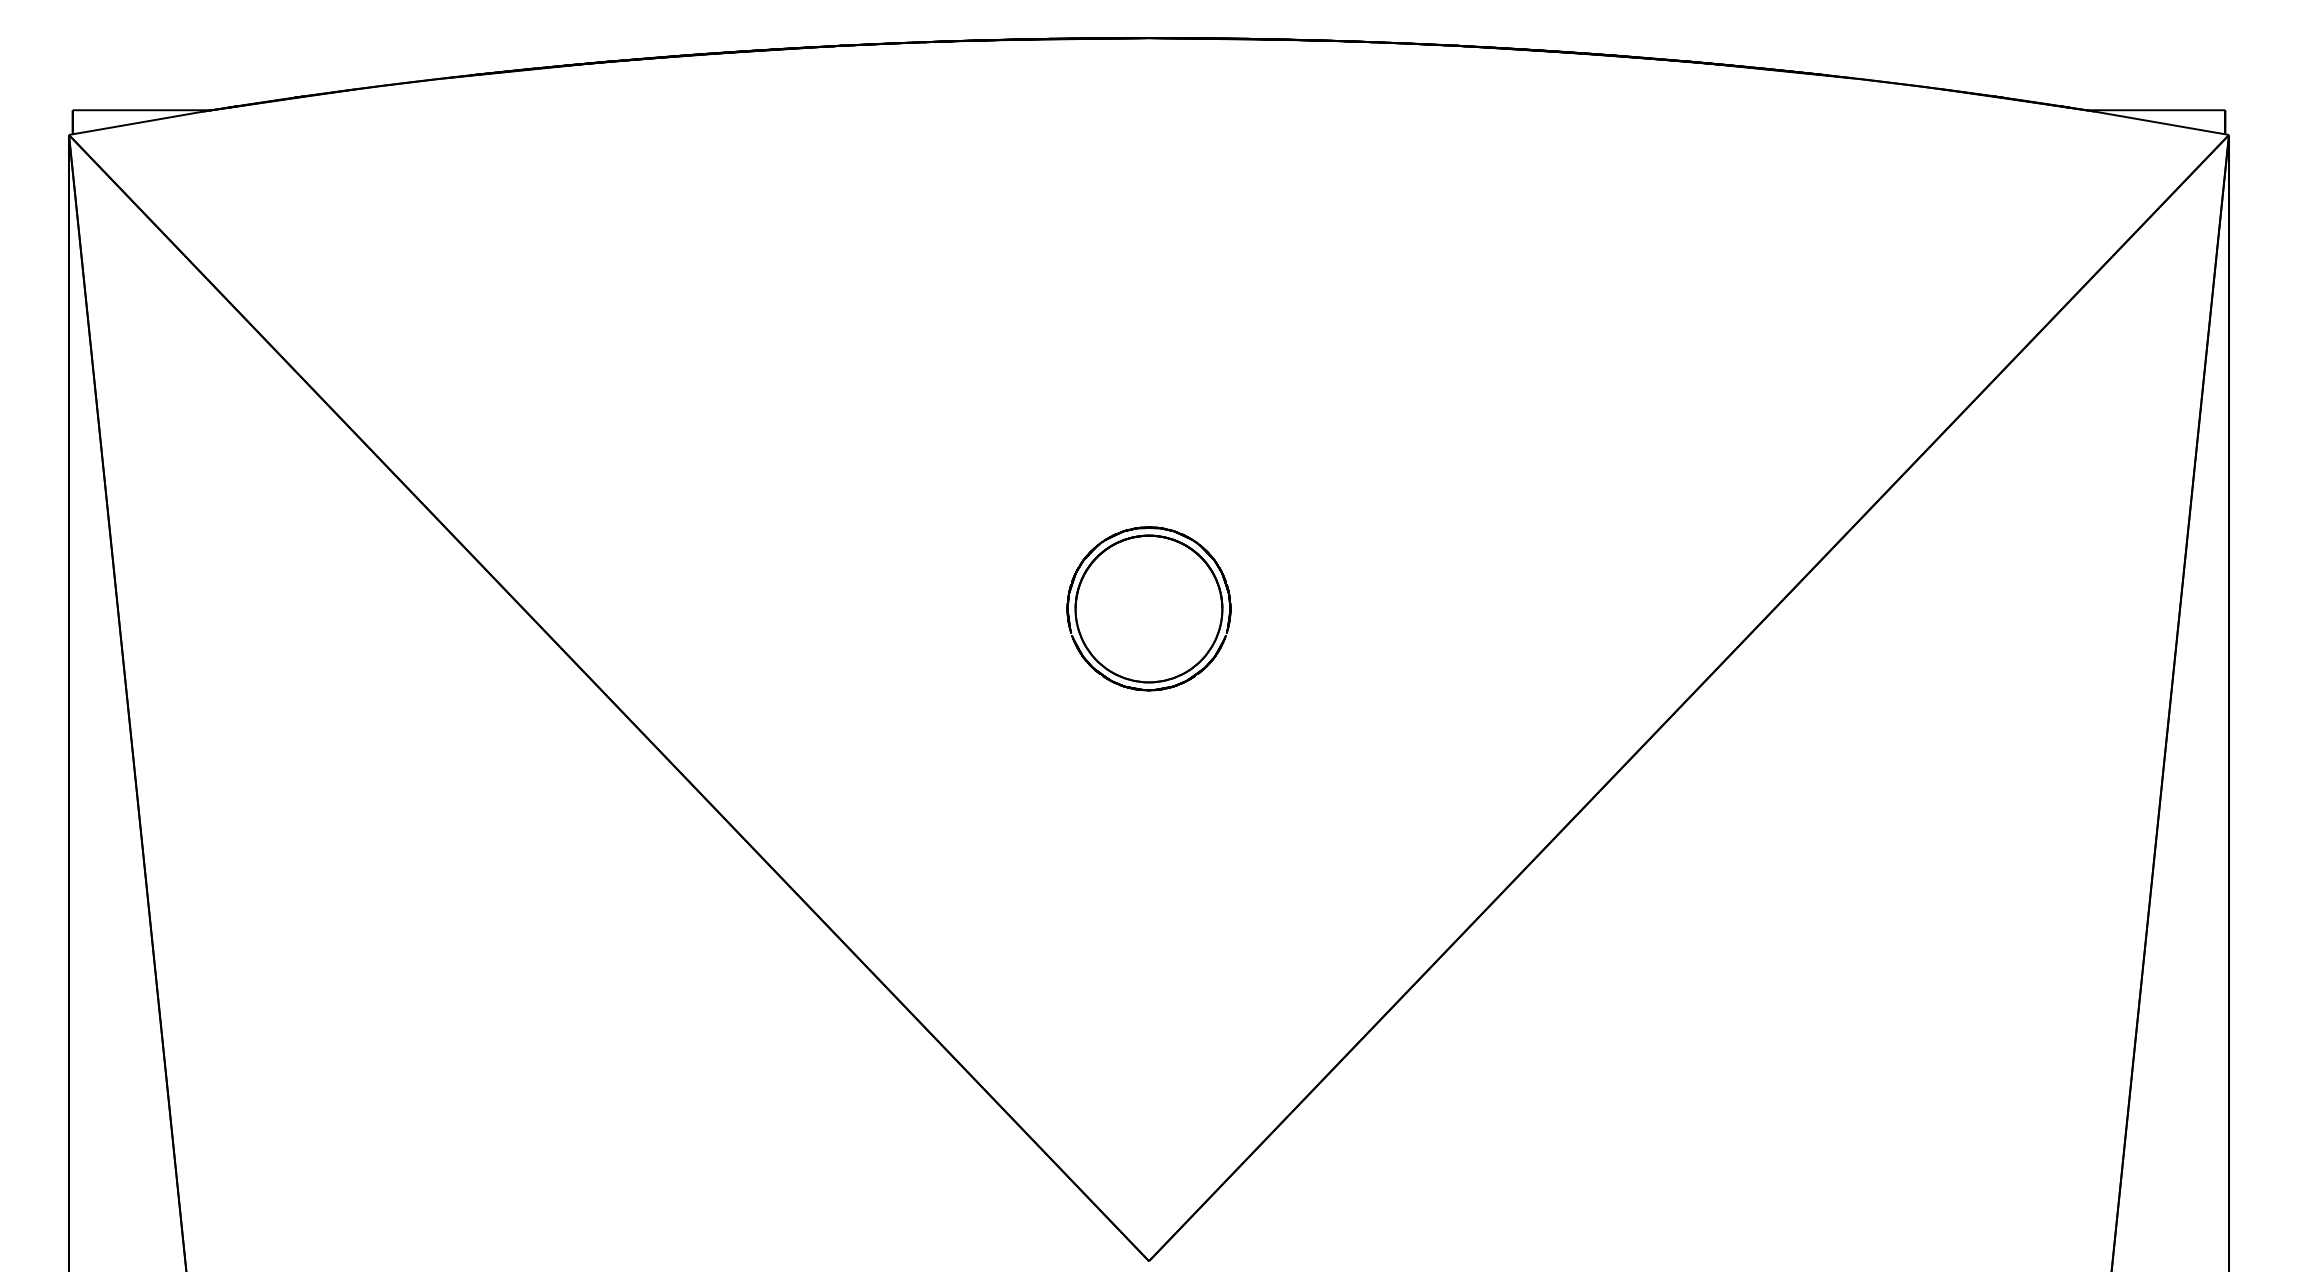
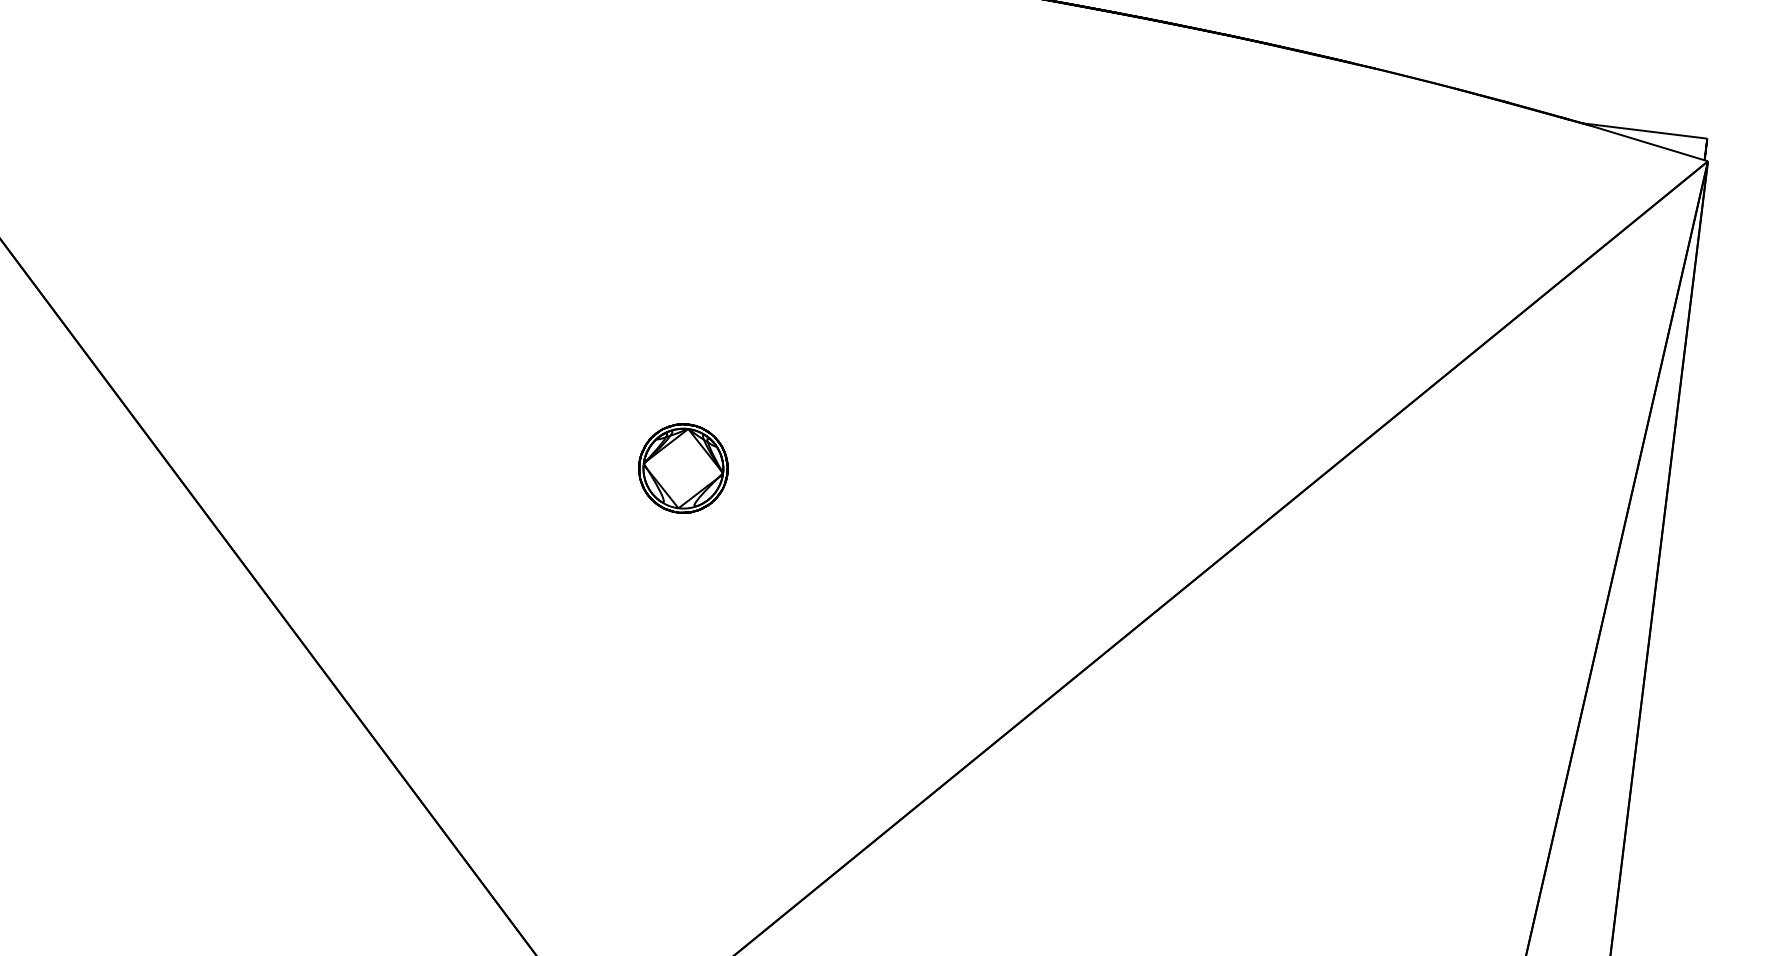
part: (1148, 608) -> (683, 468), size x0.6

